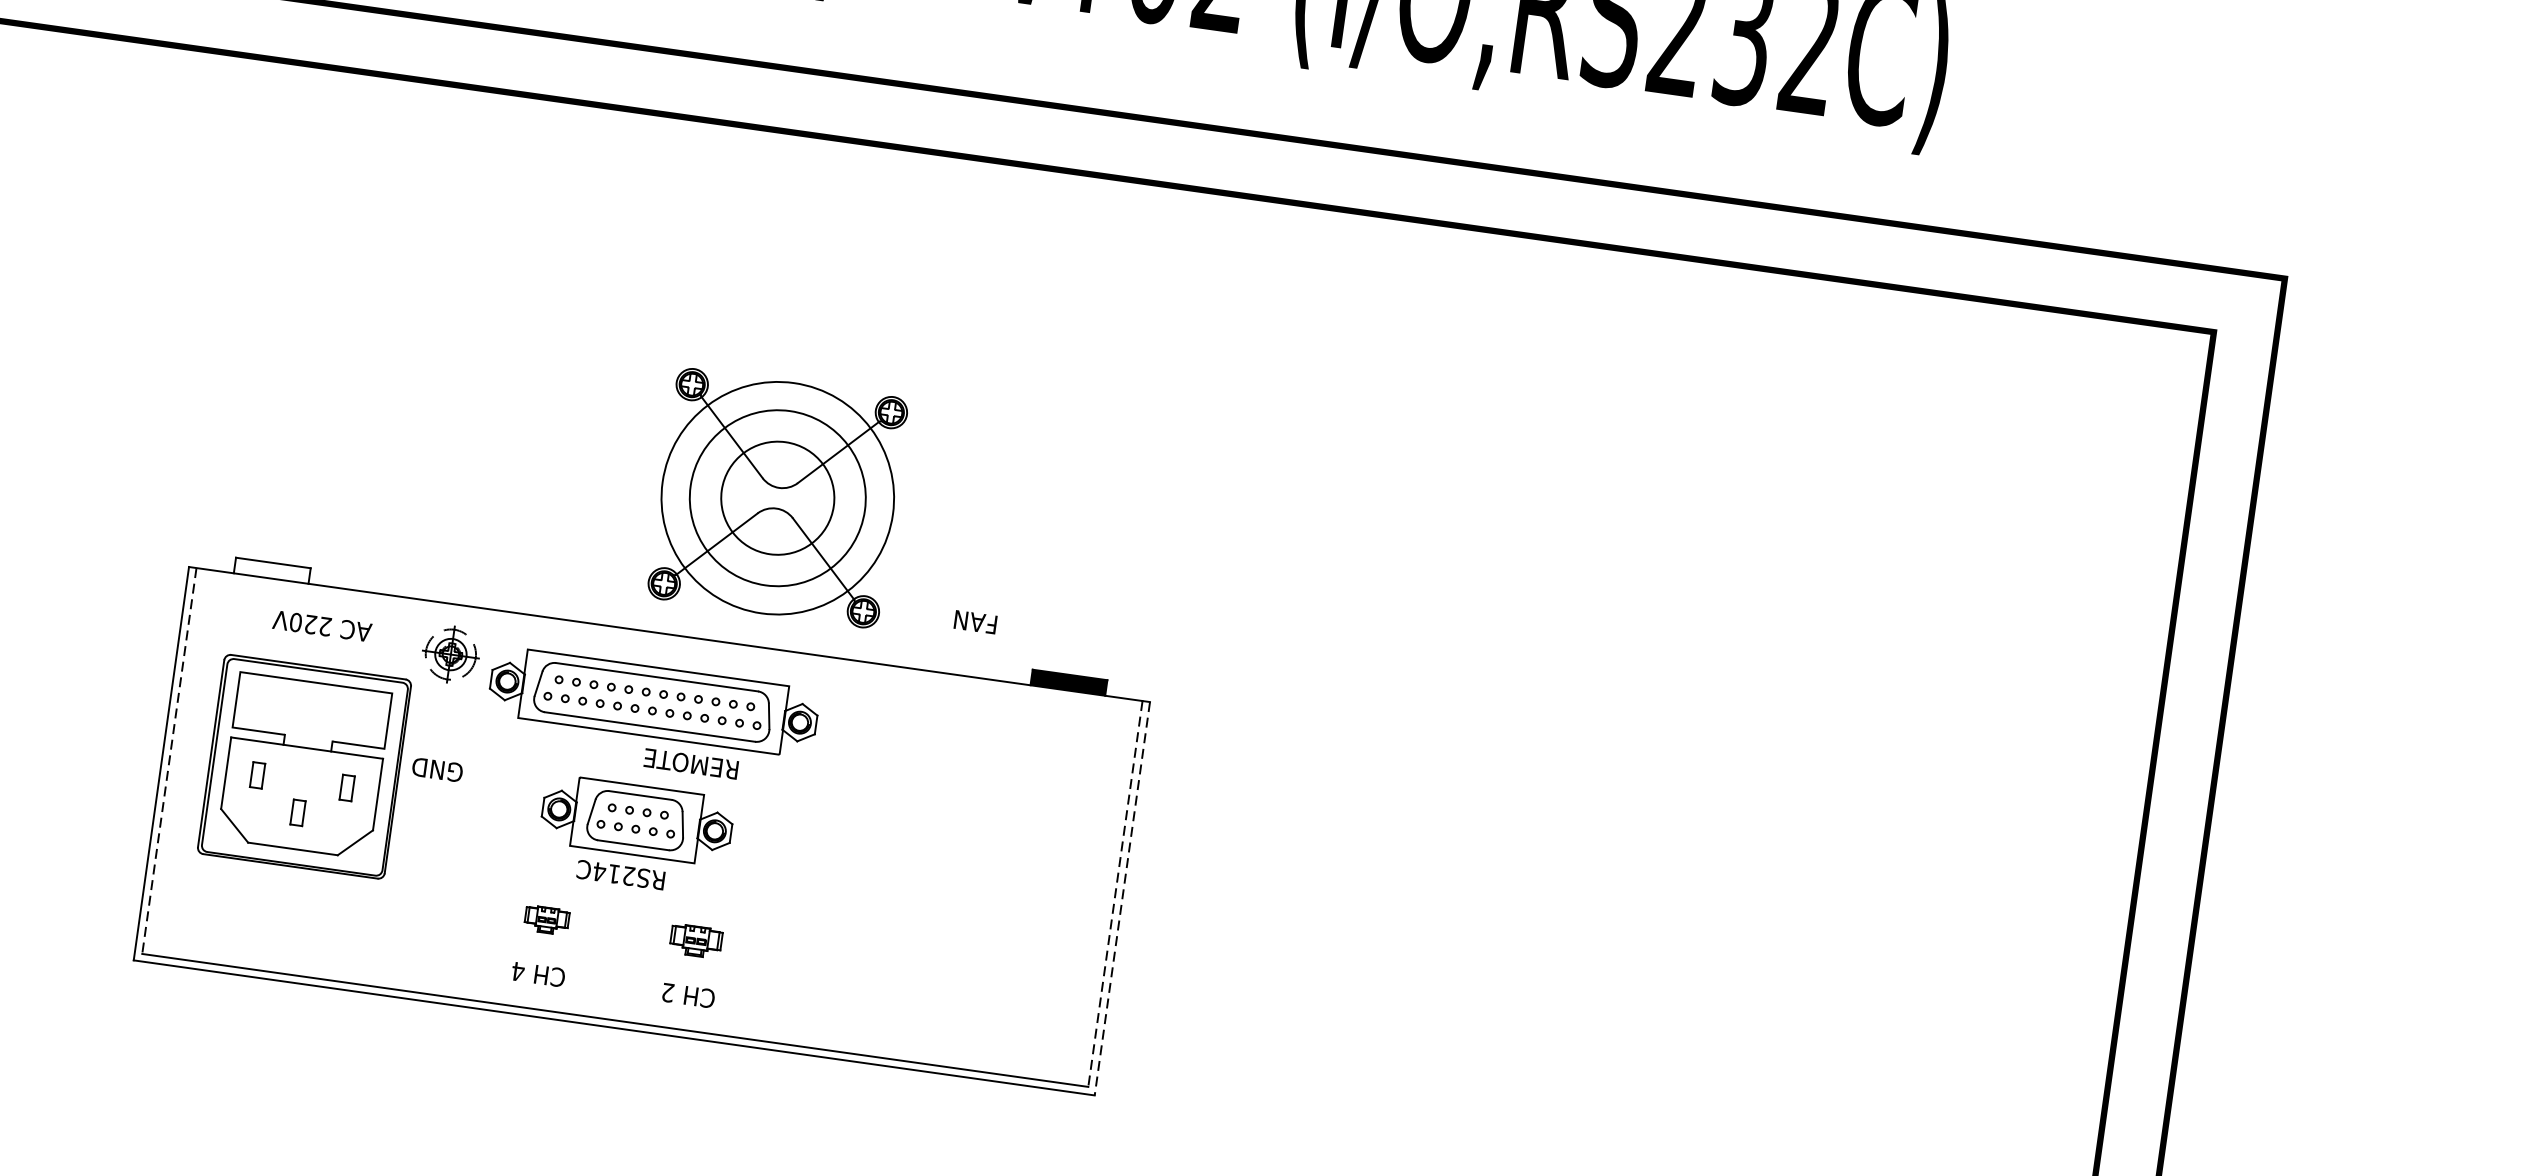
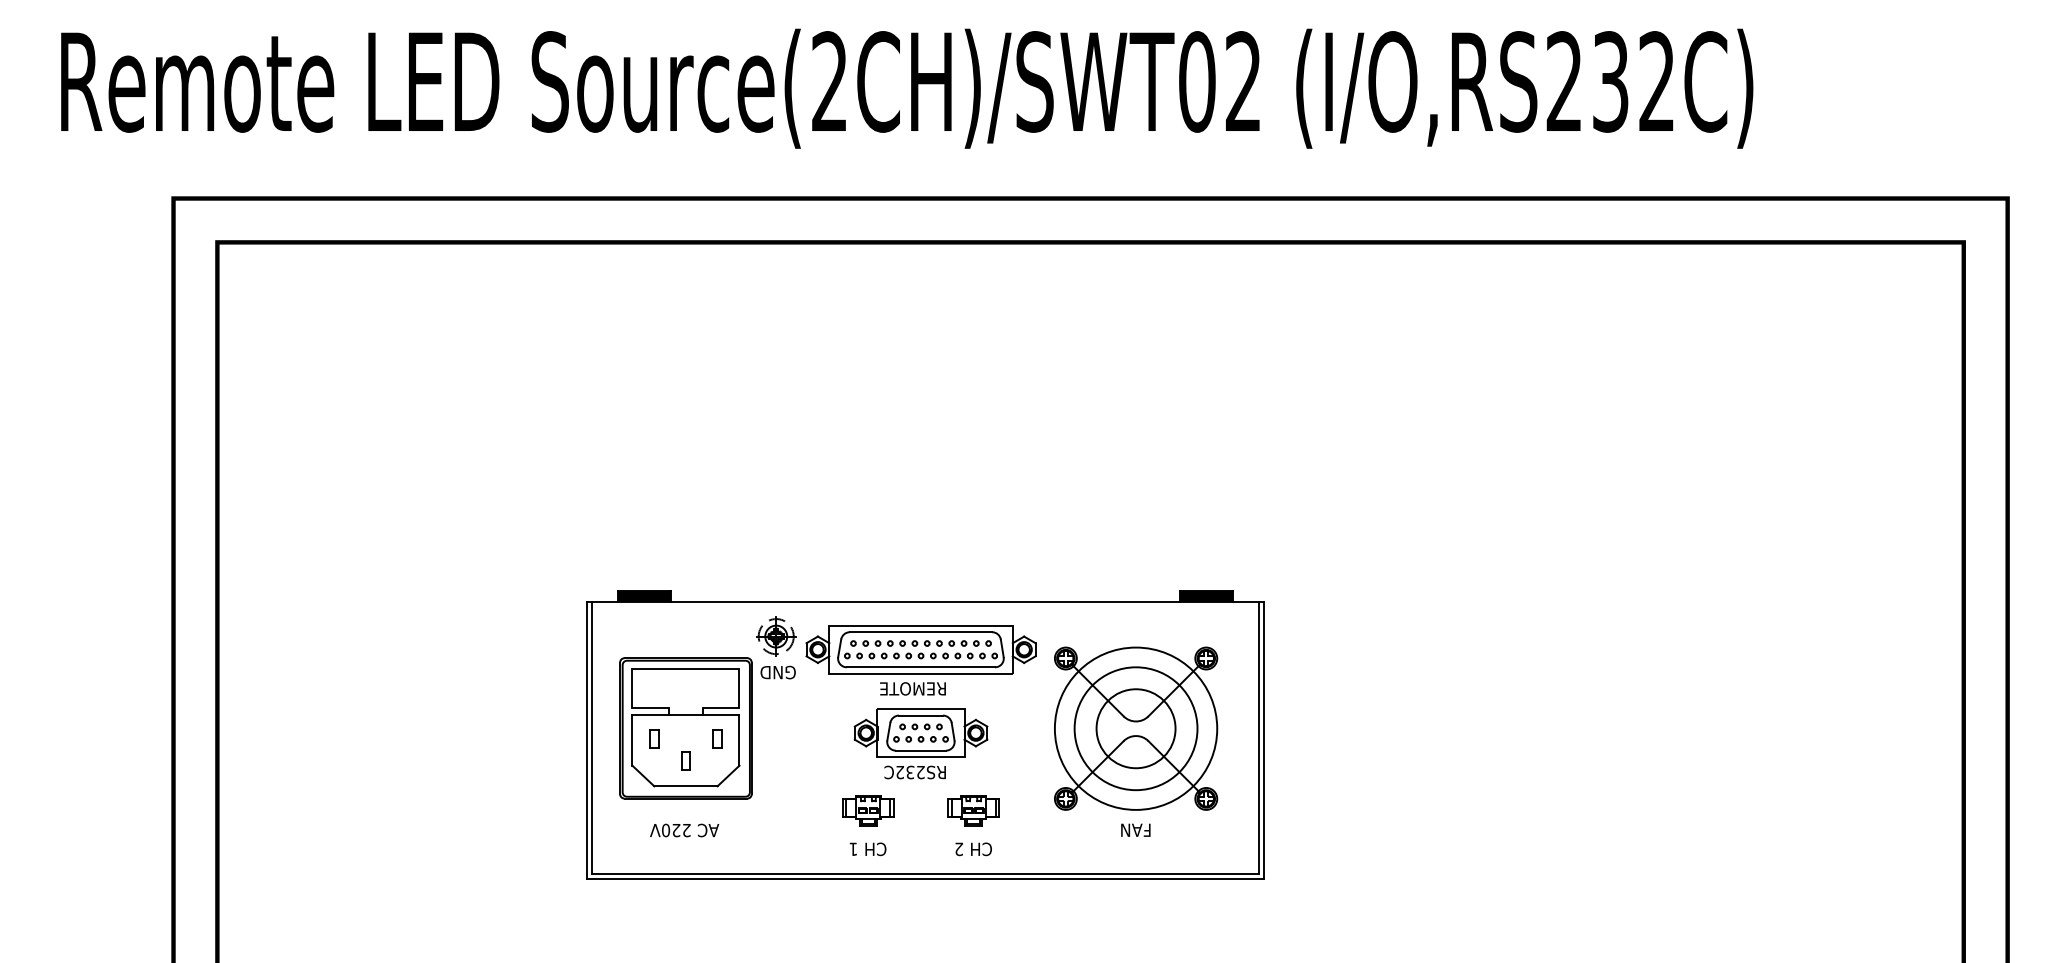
part: (778, 497) -> (1136, 728), moved
fill: (272, 570) -> (644, 595), added
text: (975, 621) -> (1135, 829), moved
text: (322, 626) -> (684, 830), moved
line: (168, 762) -> (591, 738), dashed -> solid
text: (690, 763) -> (912, 688), moved
text: (436, 769) -> (777, 672), moved
text: (605, 872) -> (904, 772), RS214C -> RS232C
line: (1114, 895) -> (1258, 738), dashed -> solid
line: (1122, 899) -> (1264, 740), dashed -> solid
part: (547, 919) -> (868, 810), size x1.67
part: (696, 940) -> (973, 810), size x1.43
text: (518, 970) -> (853, 848), 4 -> 1

